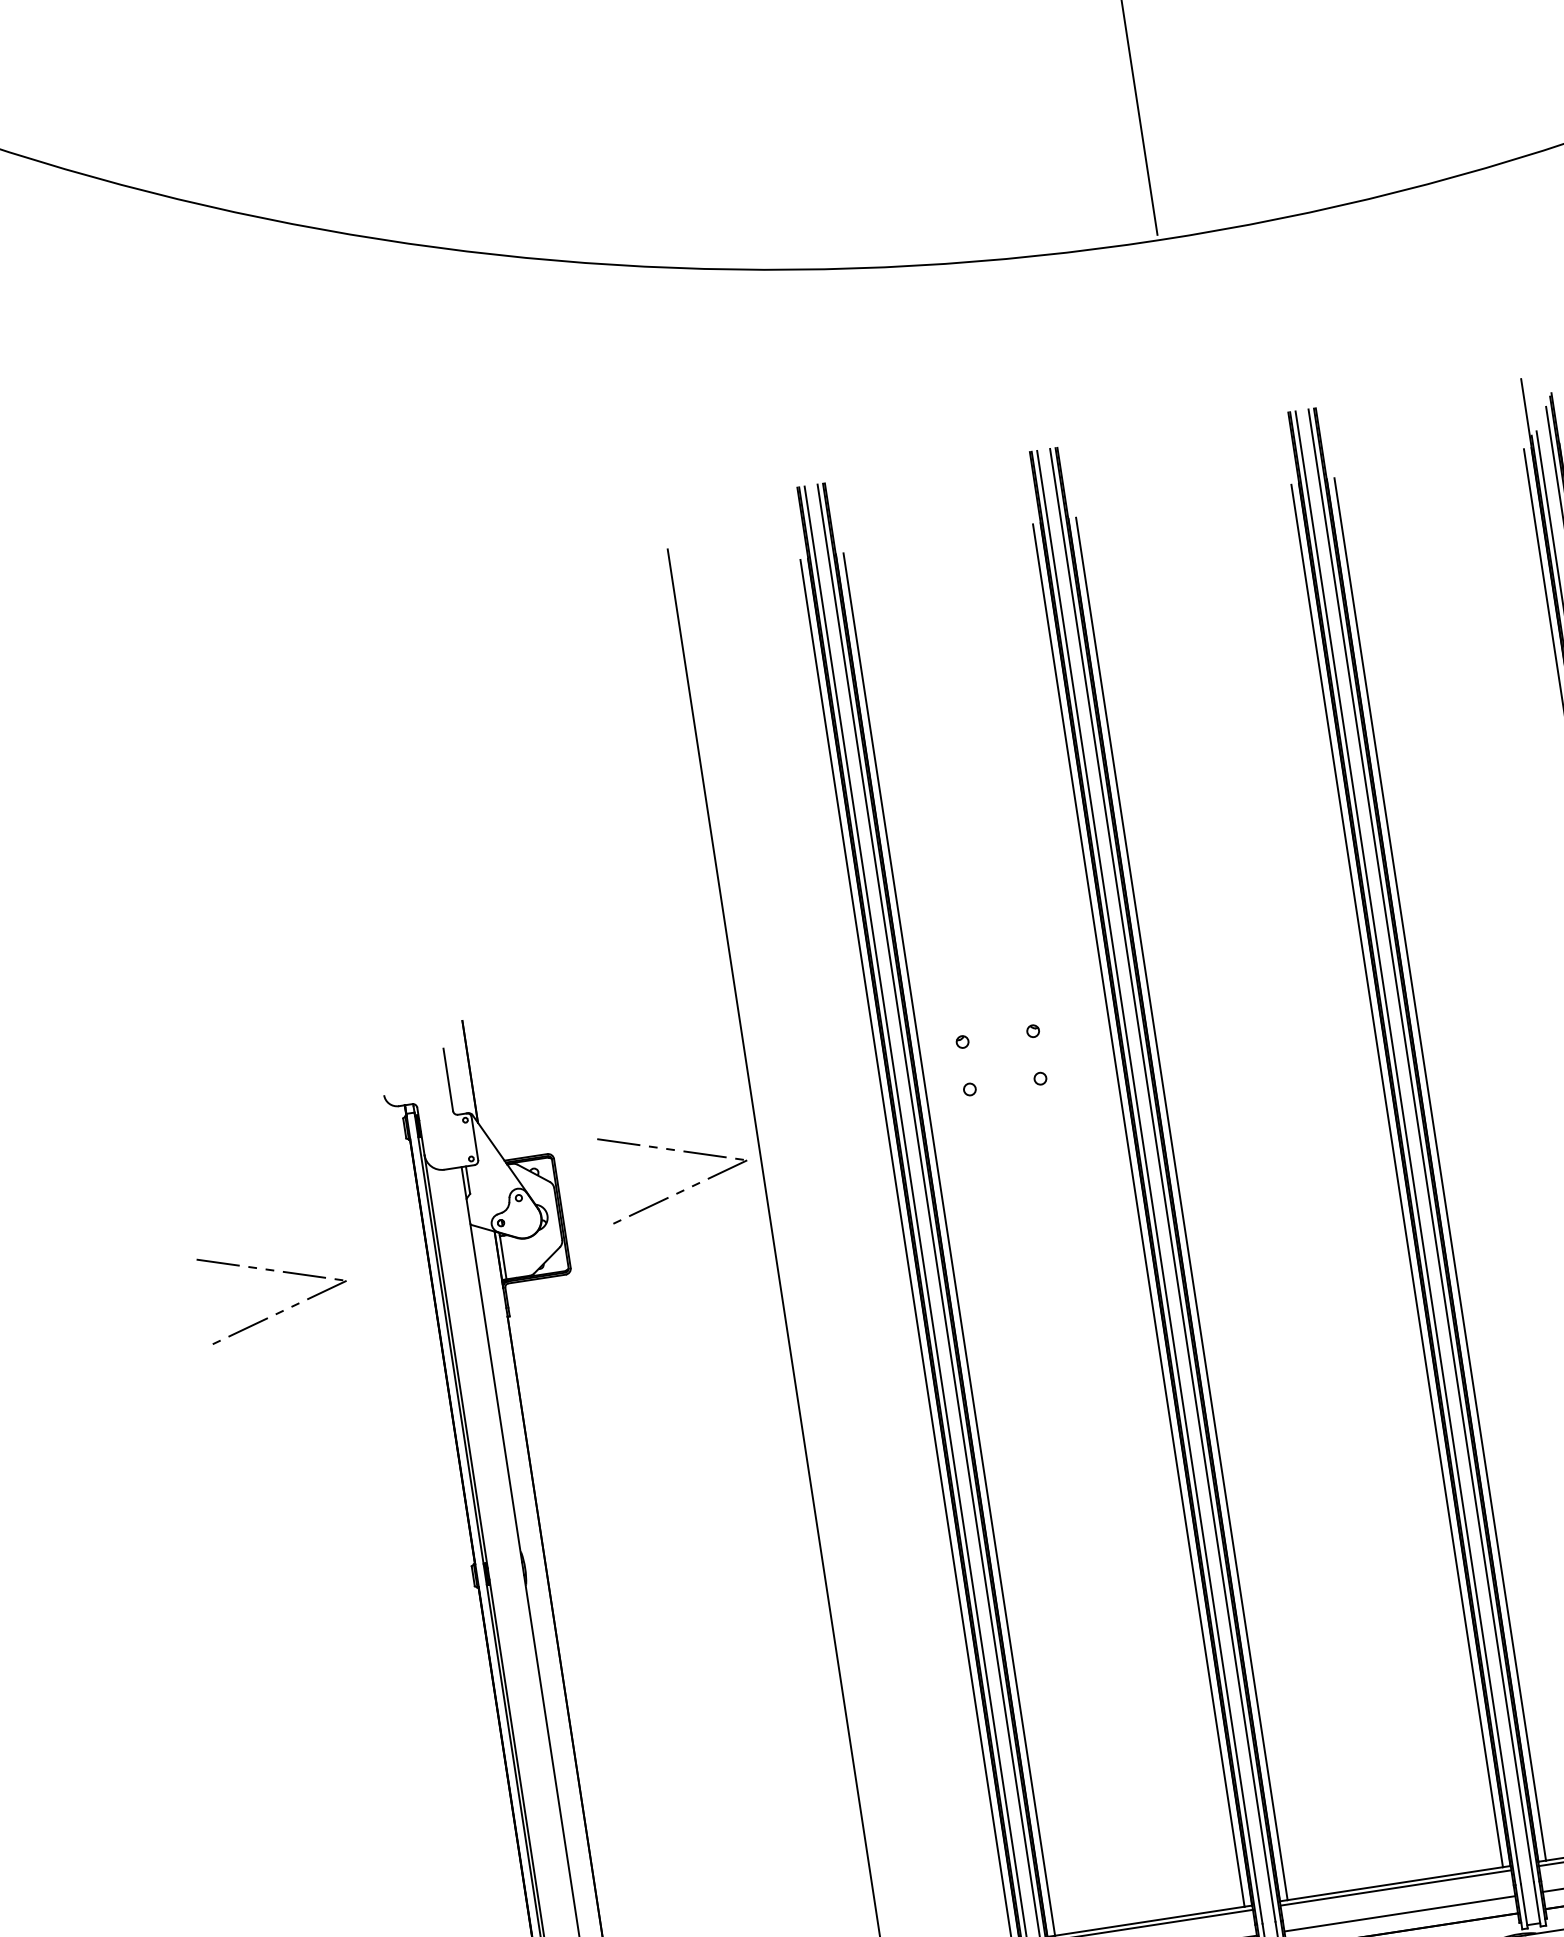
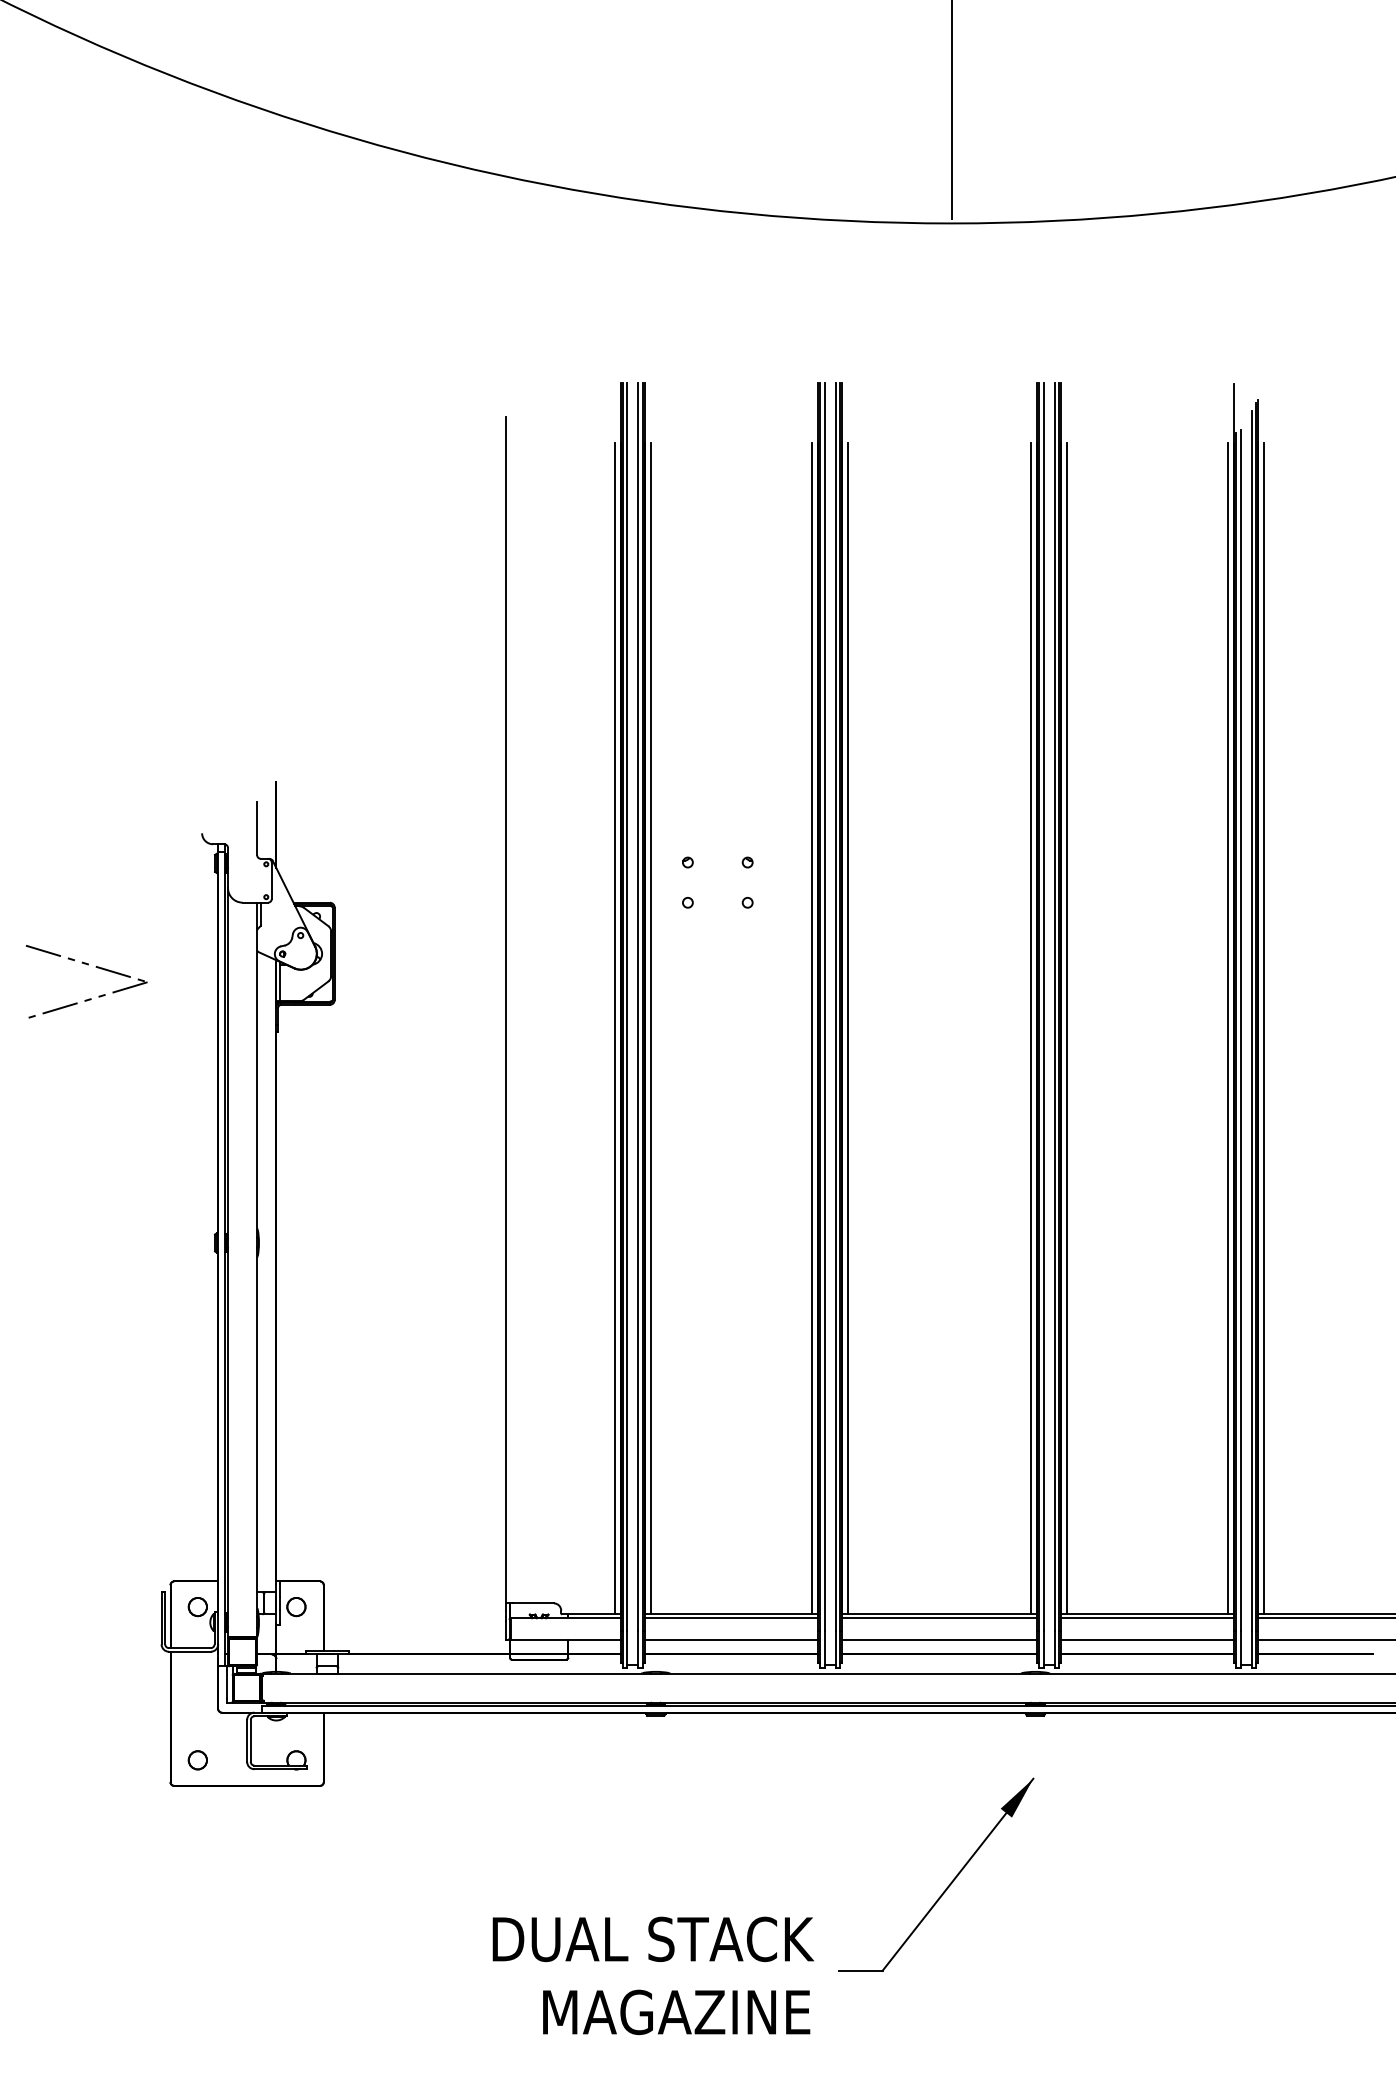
part: (673, 1151) -> (434, 916), removed

